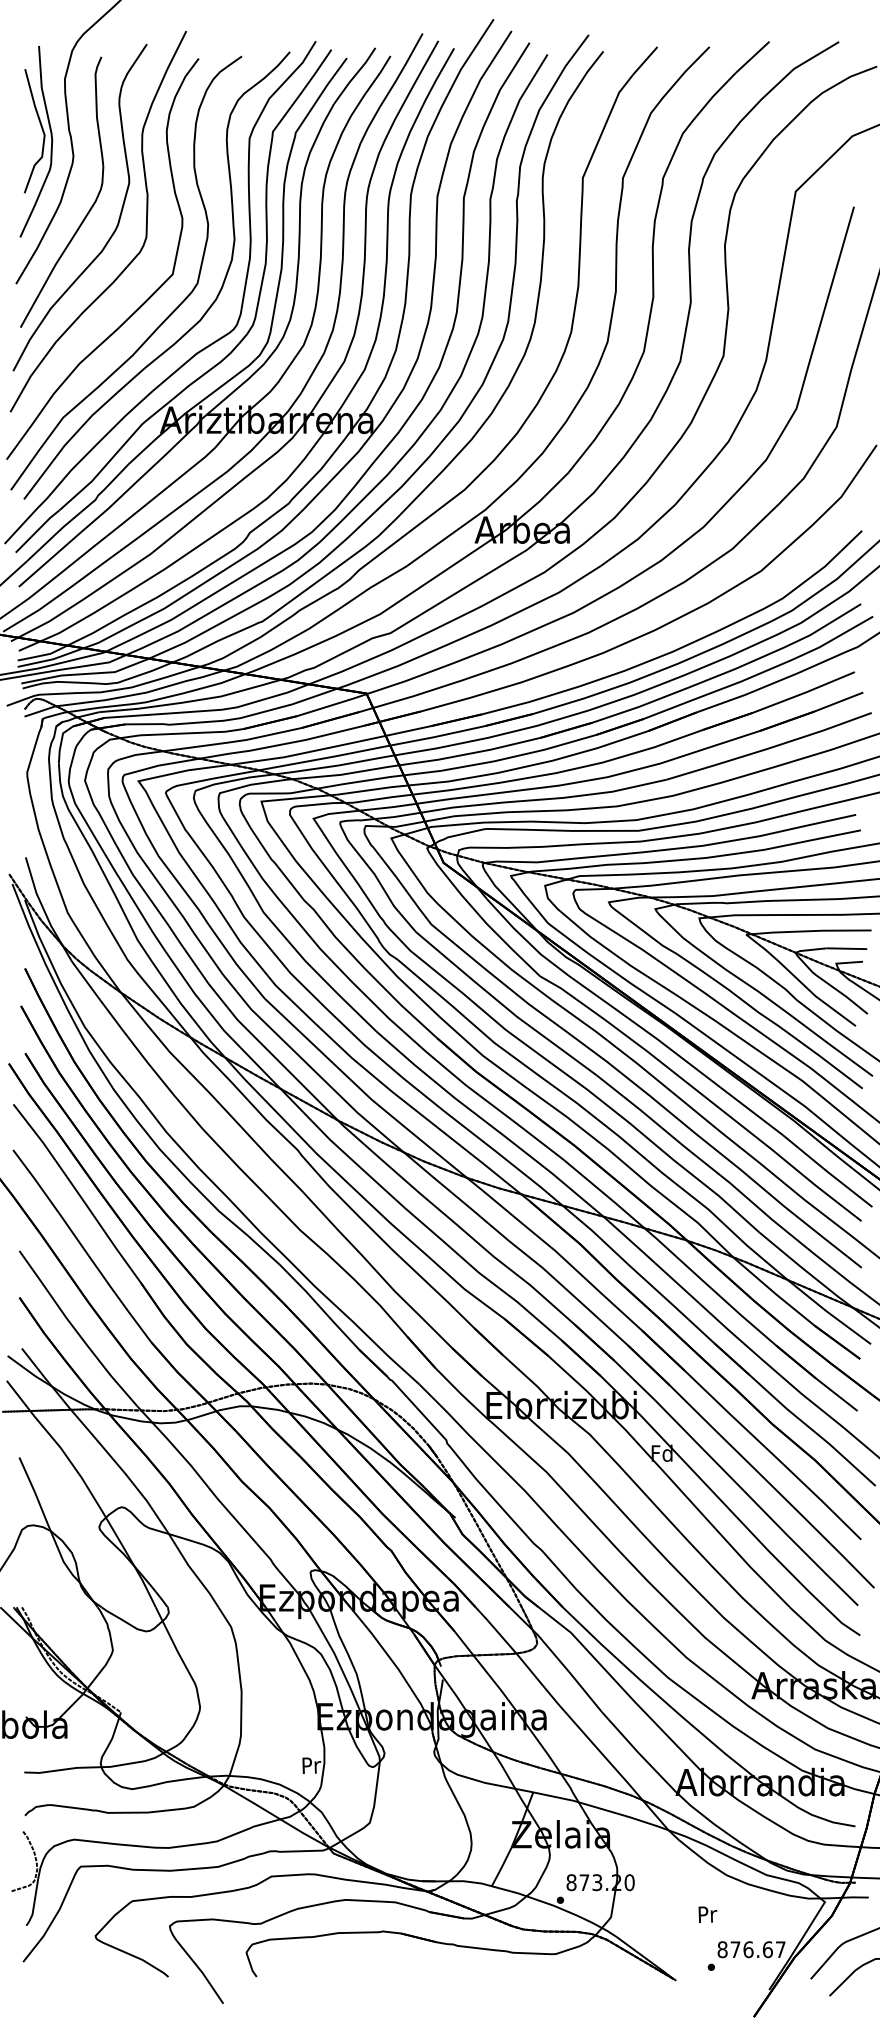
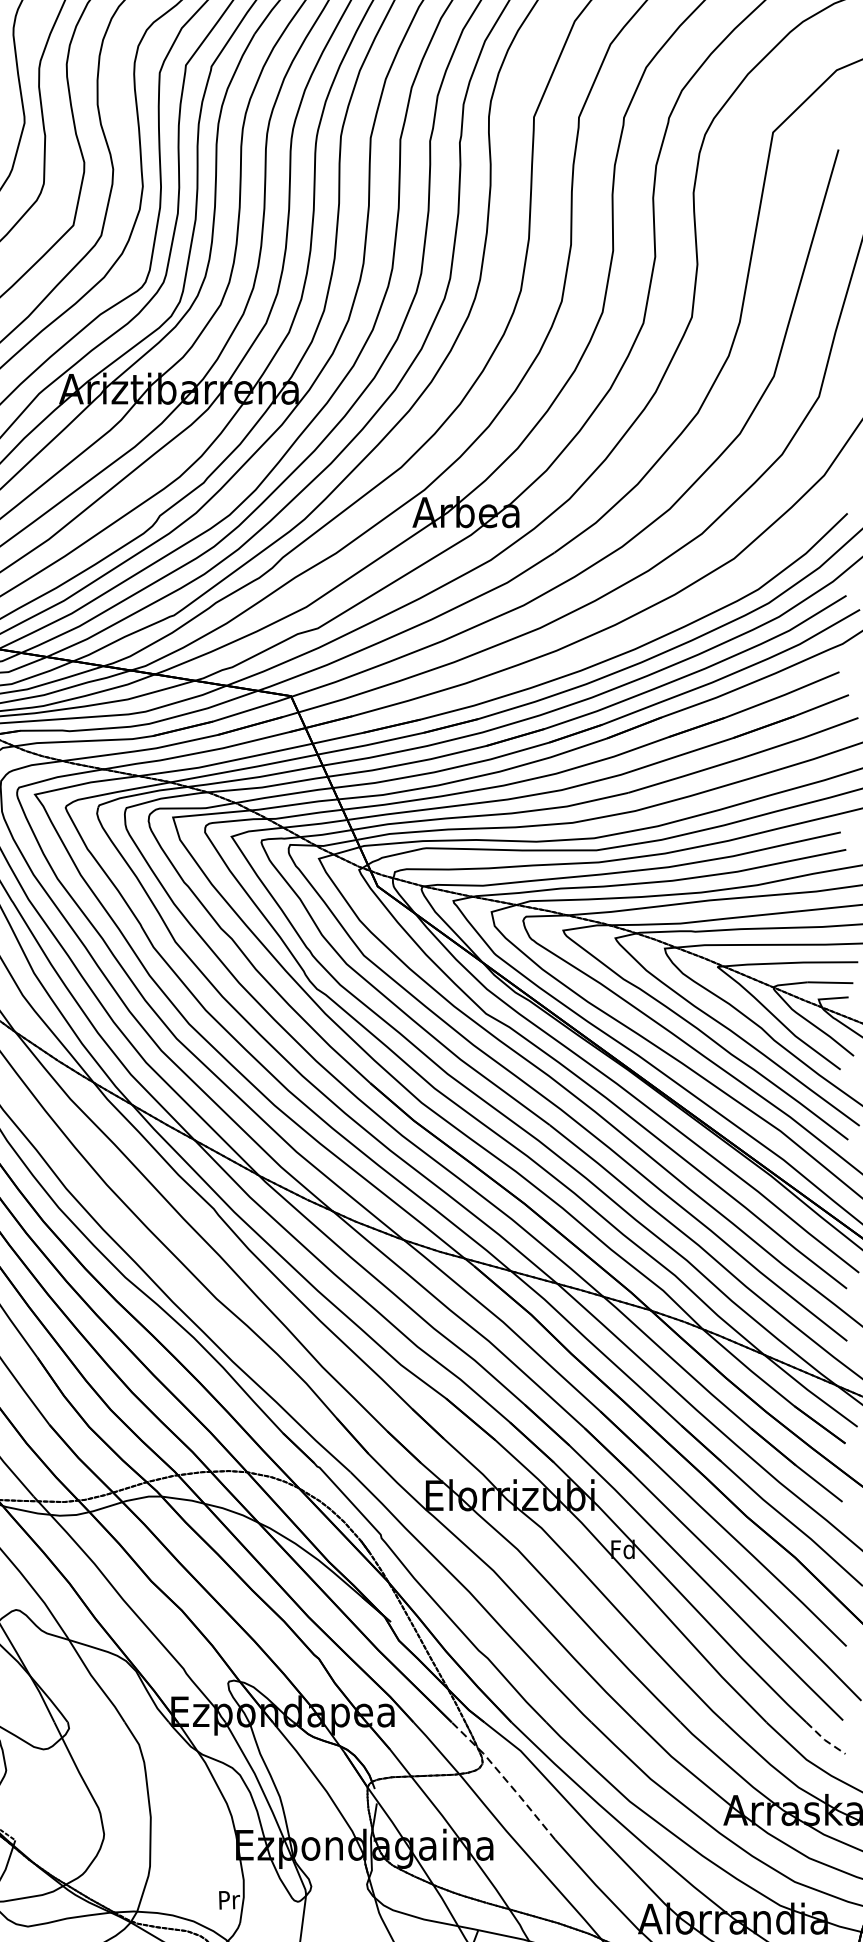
line: (841, 1623) -> (824, 1740), solid -> dashed
line: (556, 1657) -> (504, 1778), solid -> dashed

